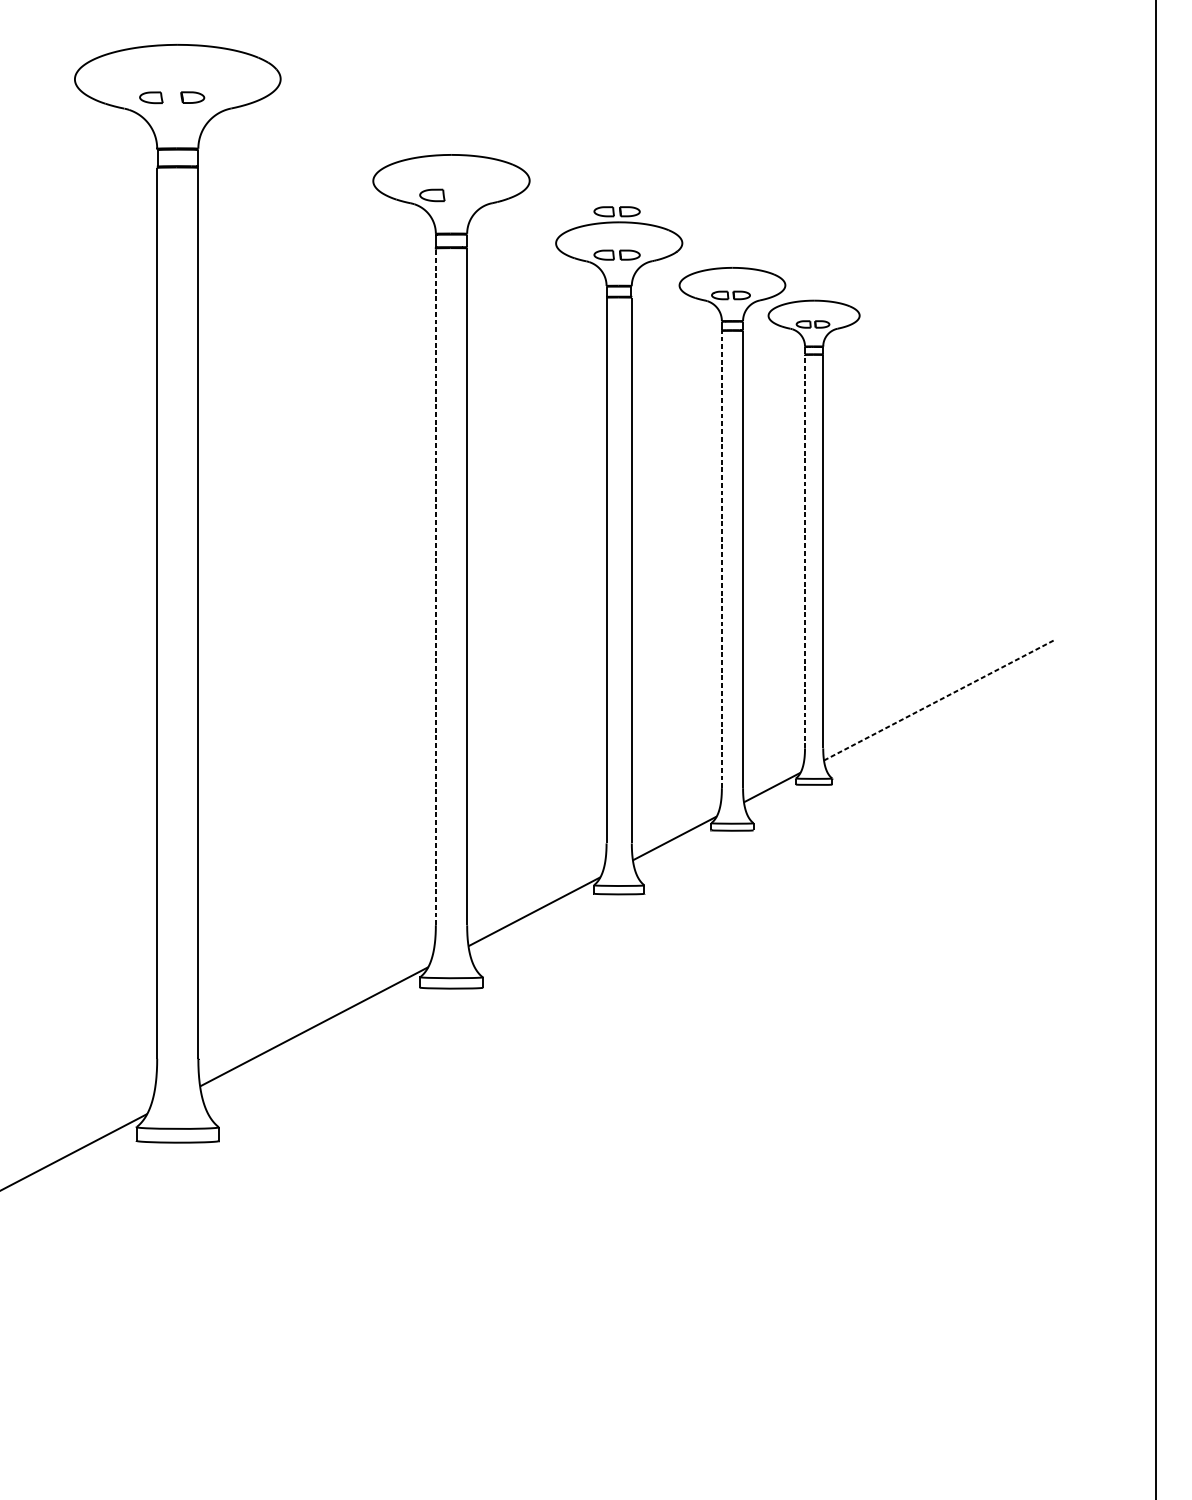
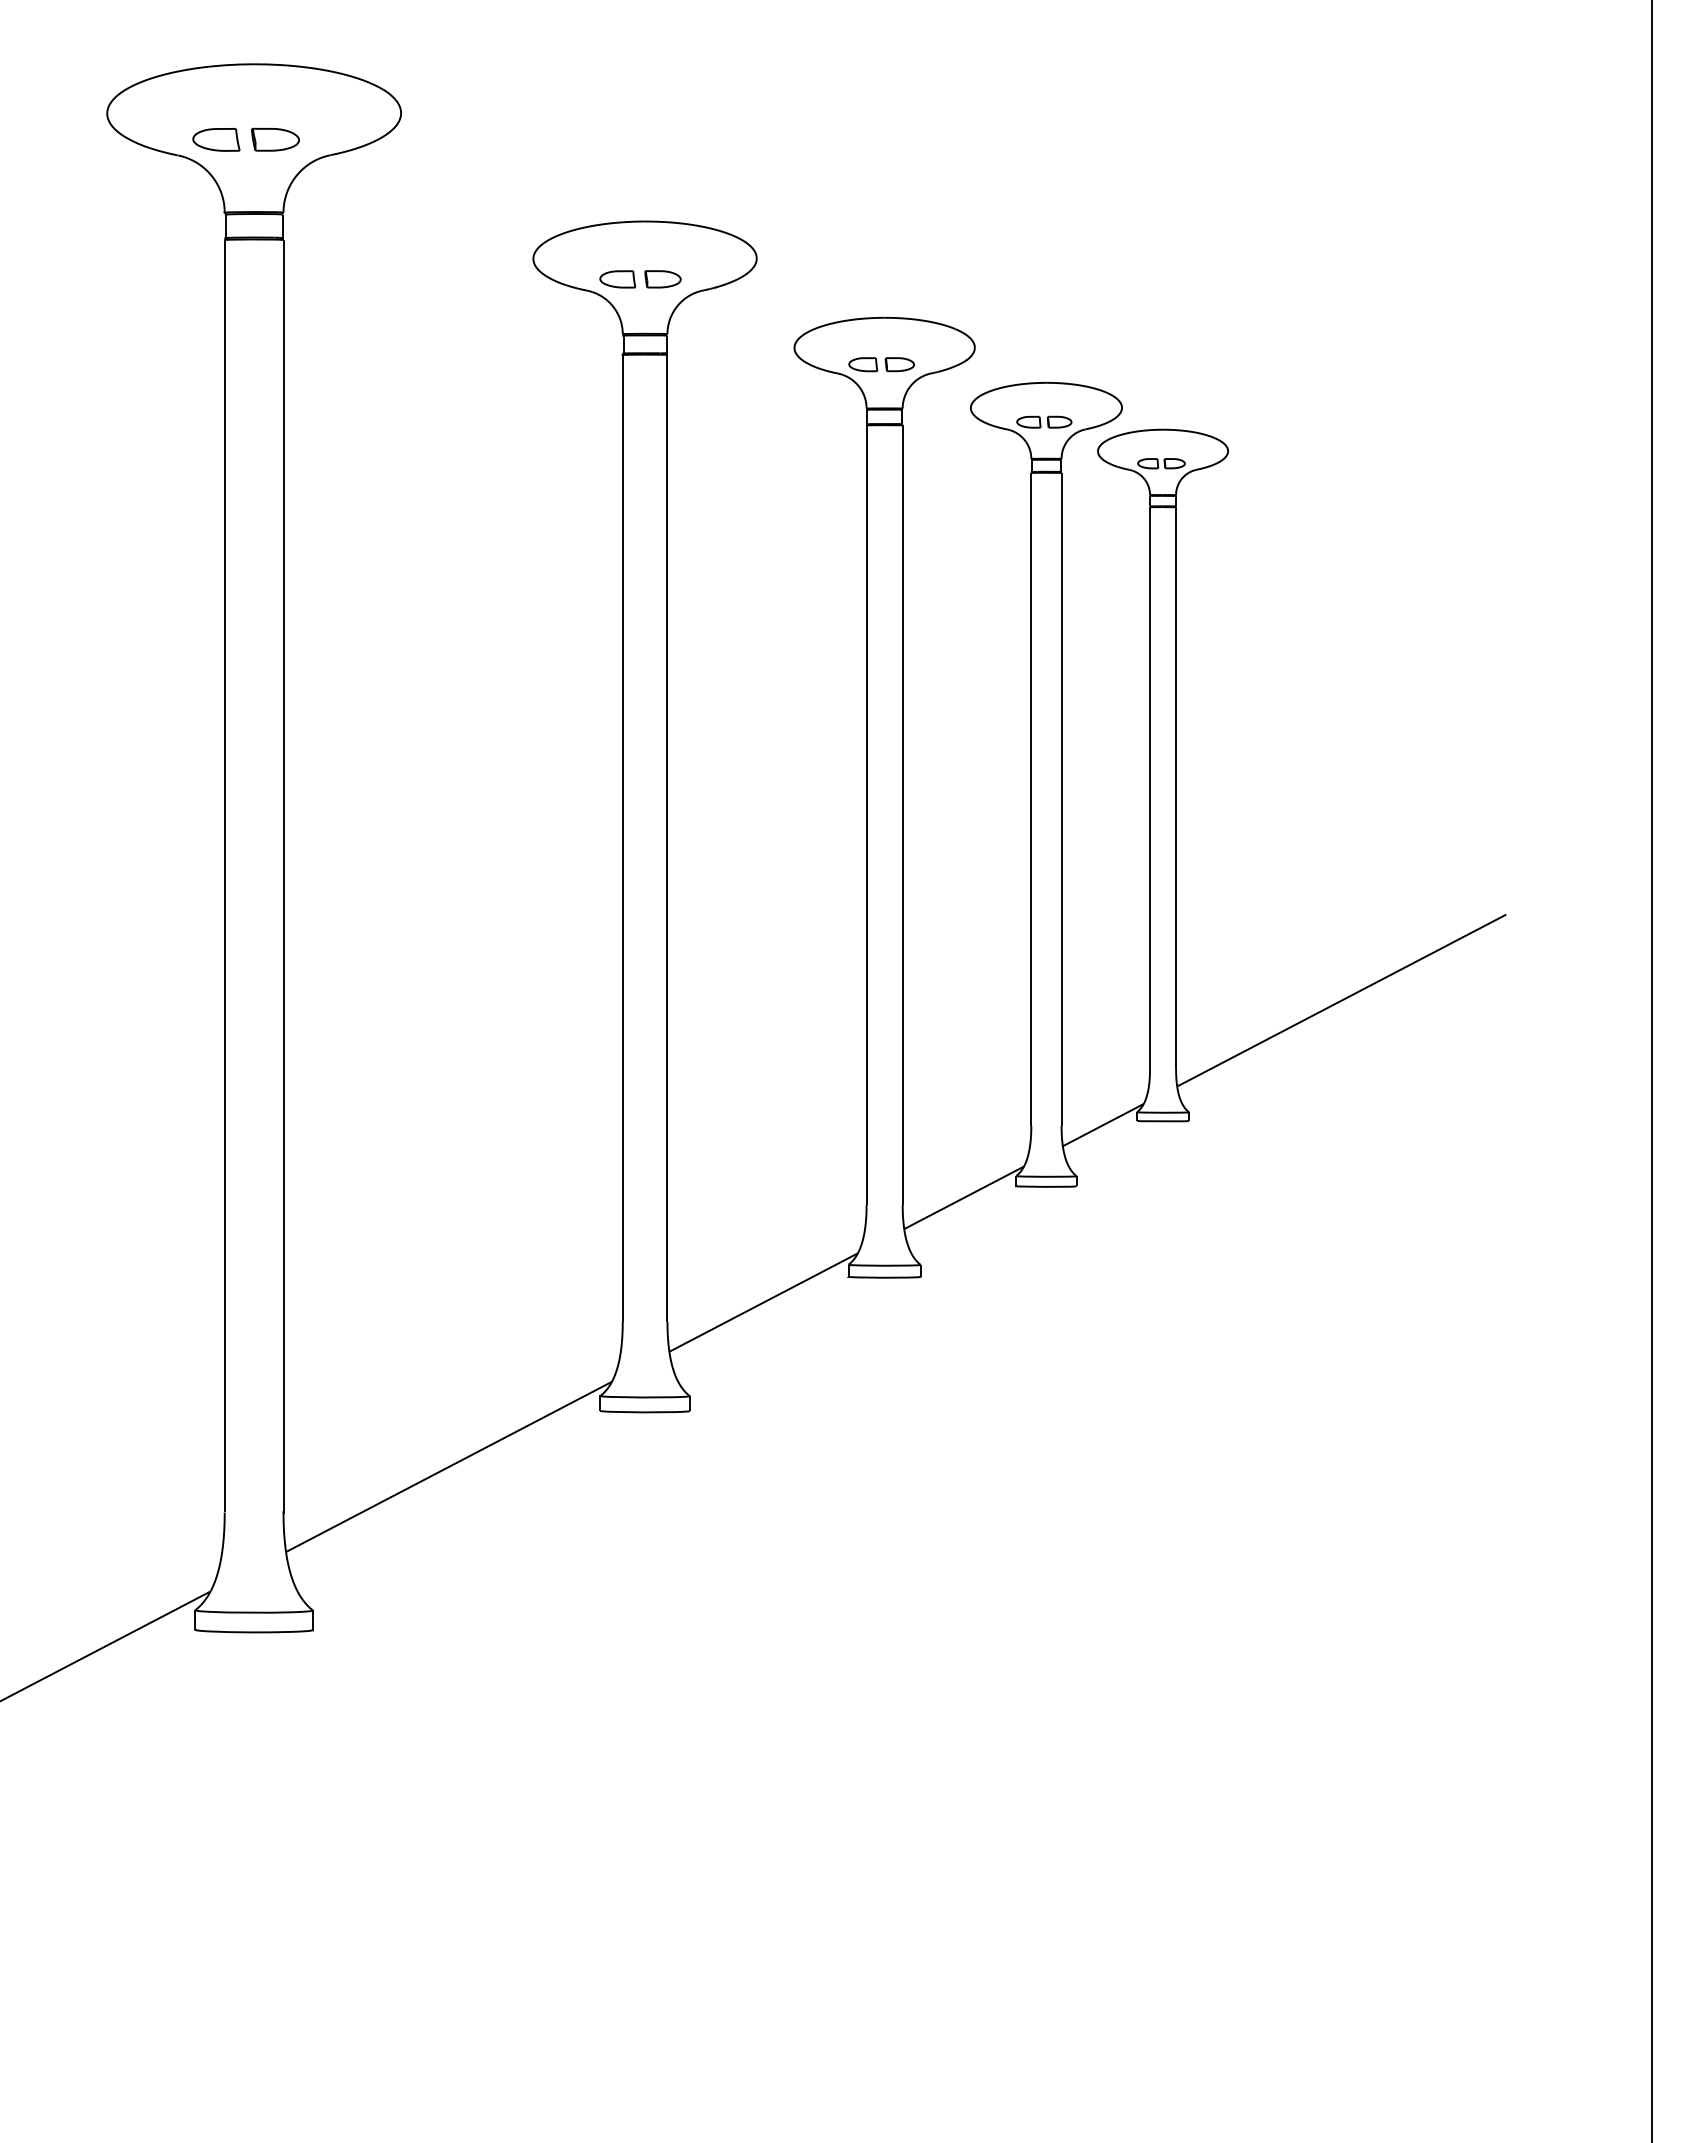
part: (151, 97) -> (216, 139), size x1.43
part: (192, 97) -> (275, 139), size x1.43
part: (463, 195) -> (662, 279), added
part: (617, 211) -> (881, 302), removed
line: (805, 551) -> (1150, 788), dashed -> solid
line: (722, 558) -> (1031, 798), dashed -> solid
line: (435, 586) -> (622, 837), dashed -> solid
line: (939, 700) -> (1341, 1000), dashed -> solid

